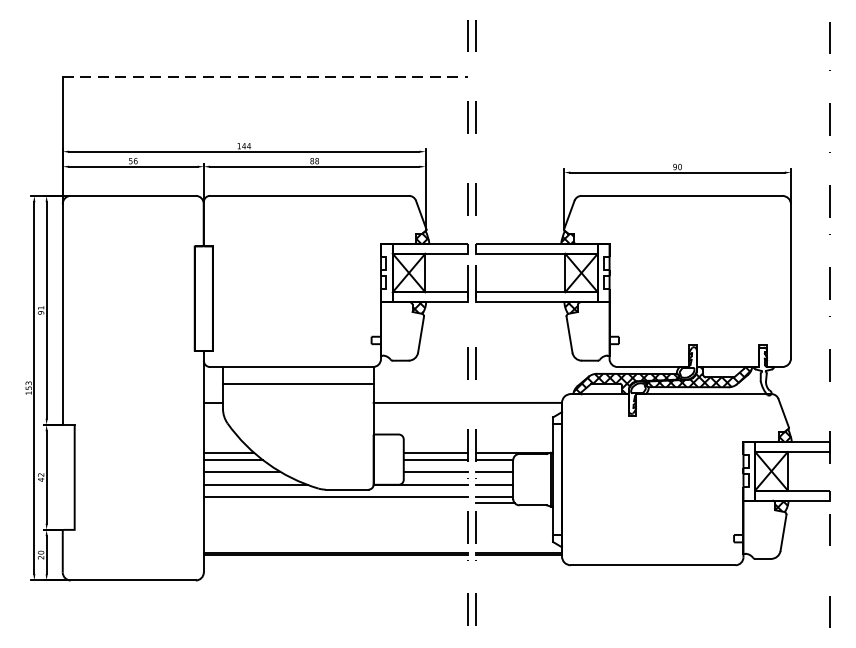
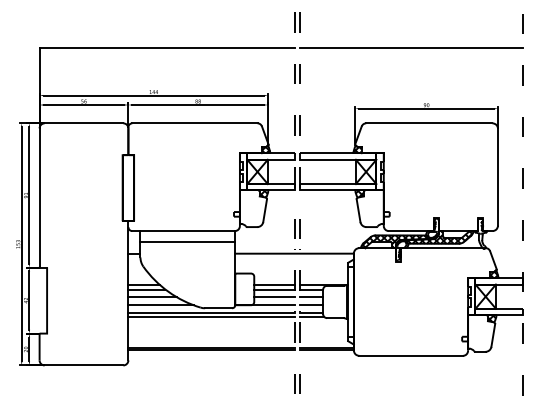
line: (265, 76) -> (167, 48), dashed -> solid
line: (652, 76) -> (410, 48), added
line: (335, 502) -> (211, 316), added

